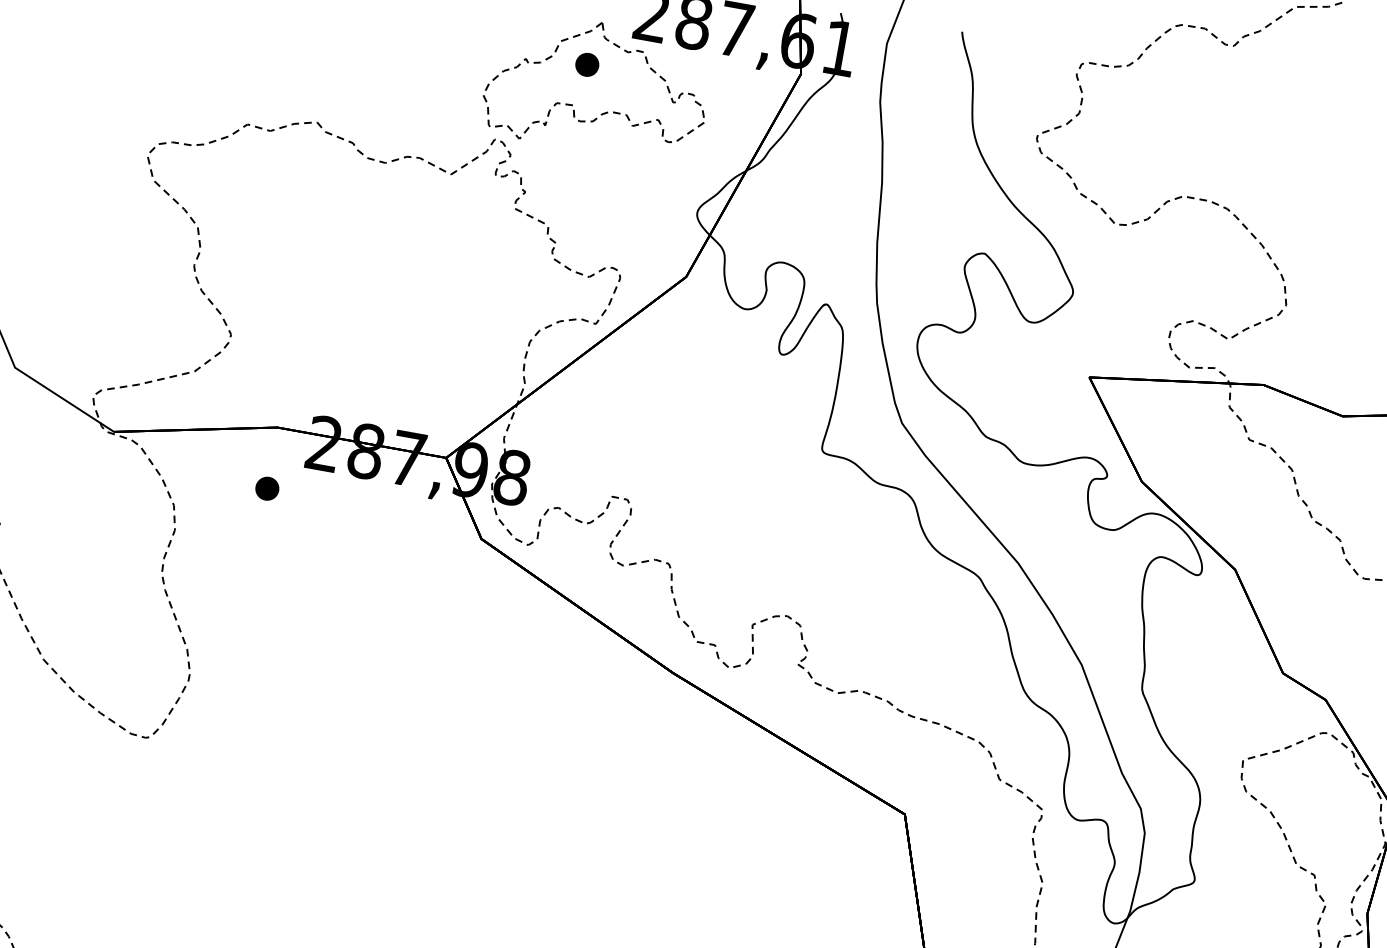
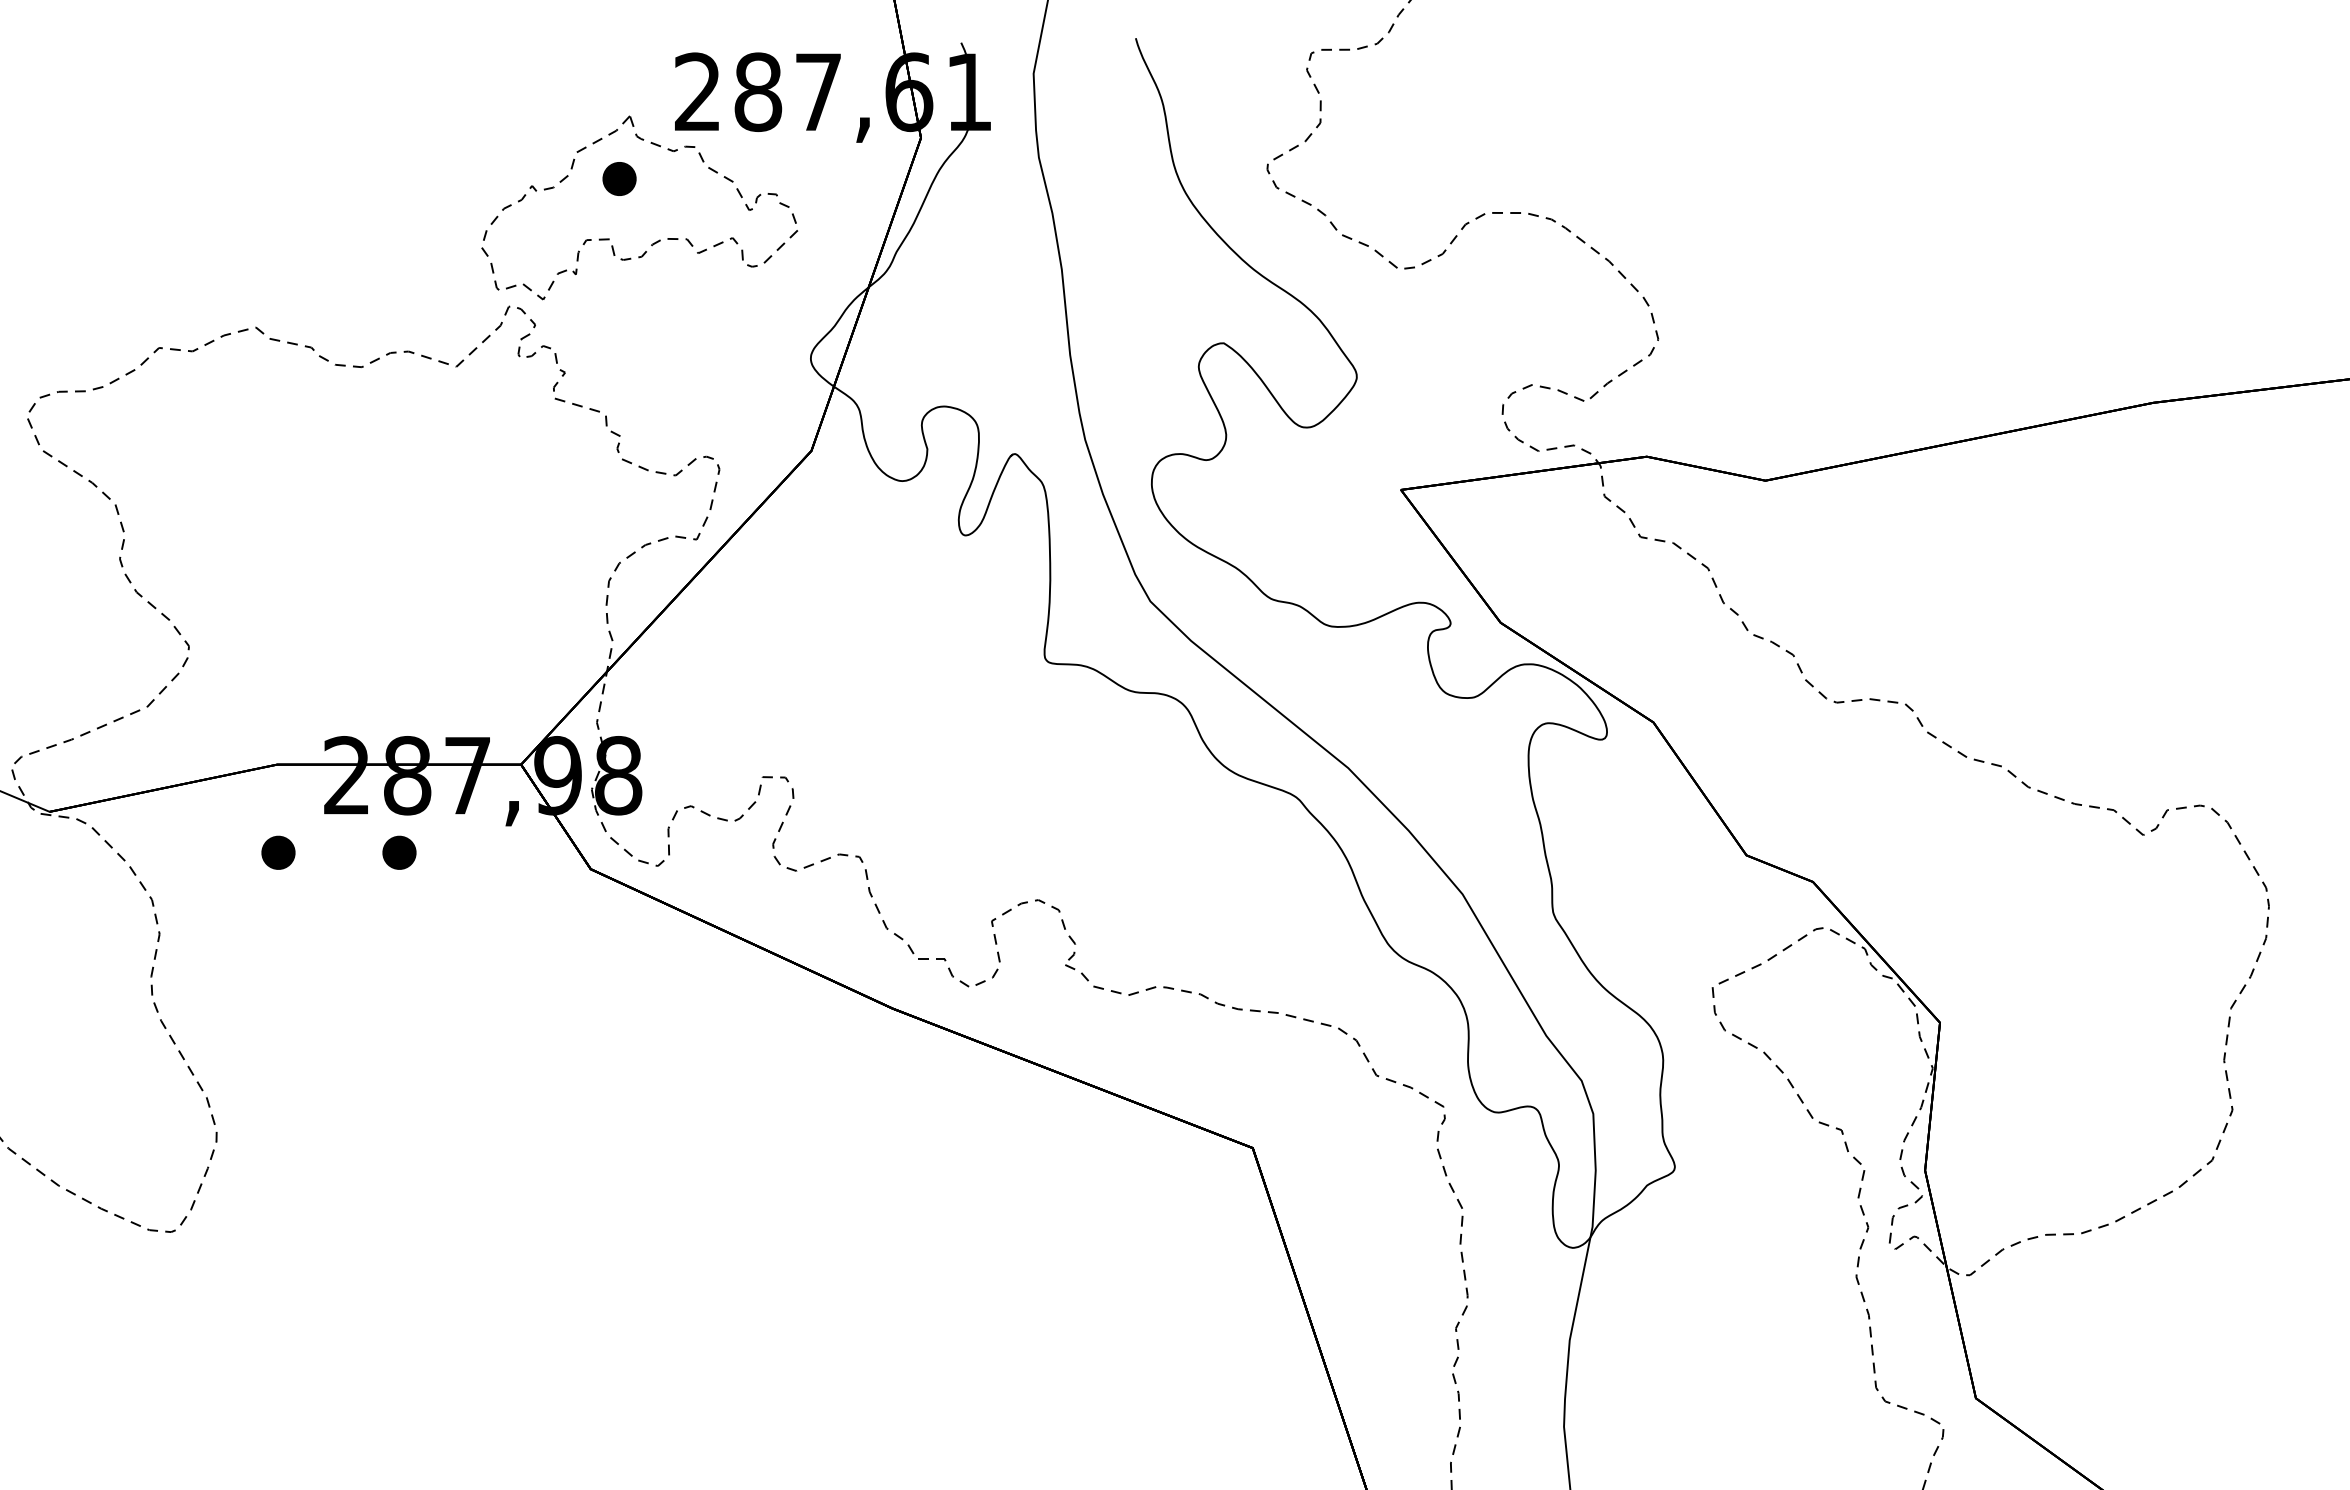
part: (351, 503) -> (399, 852), added

